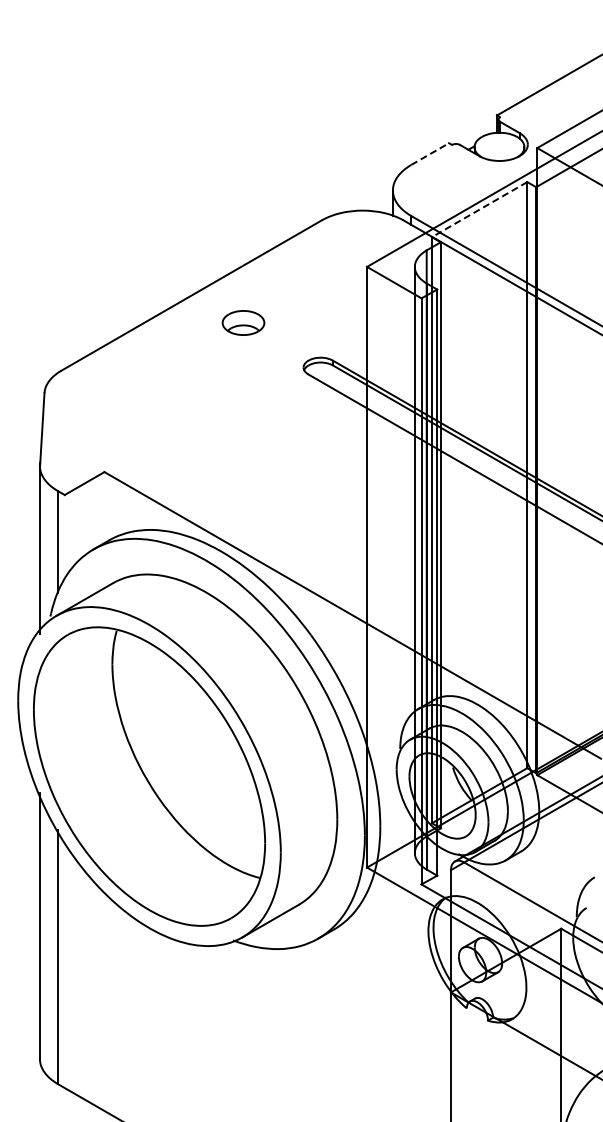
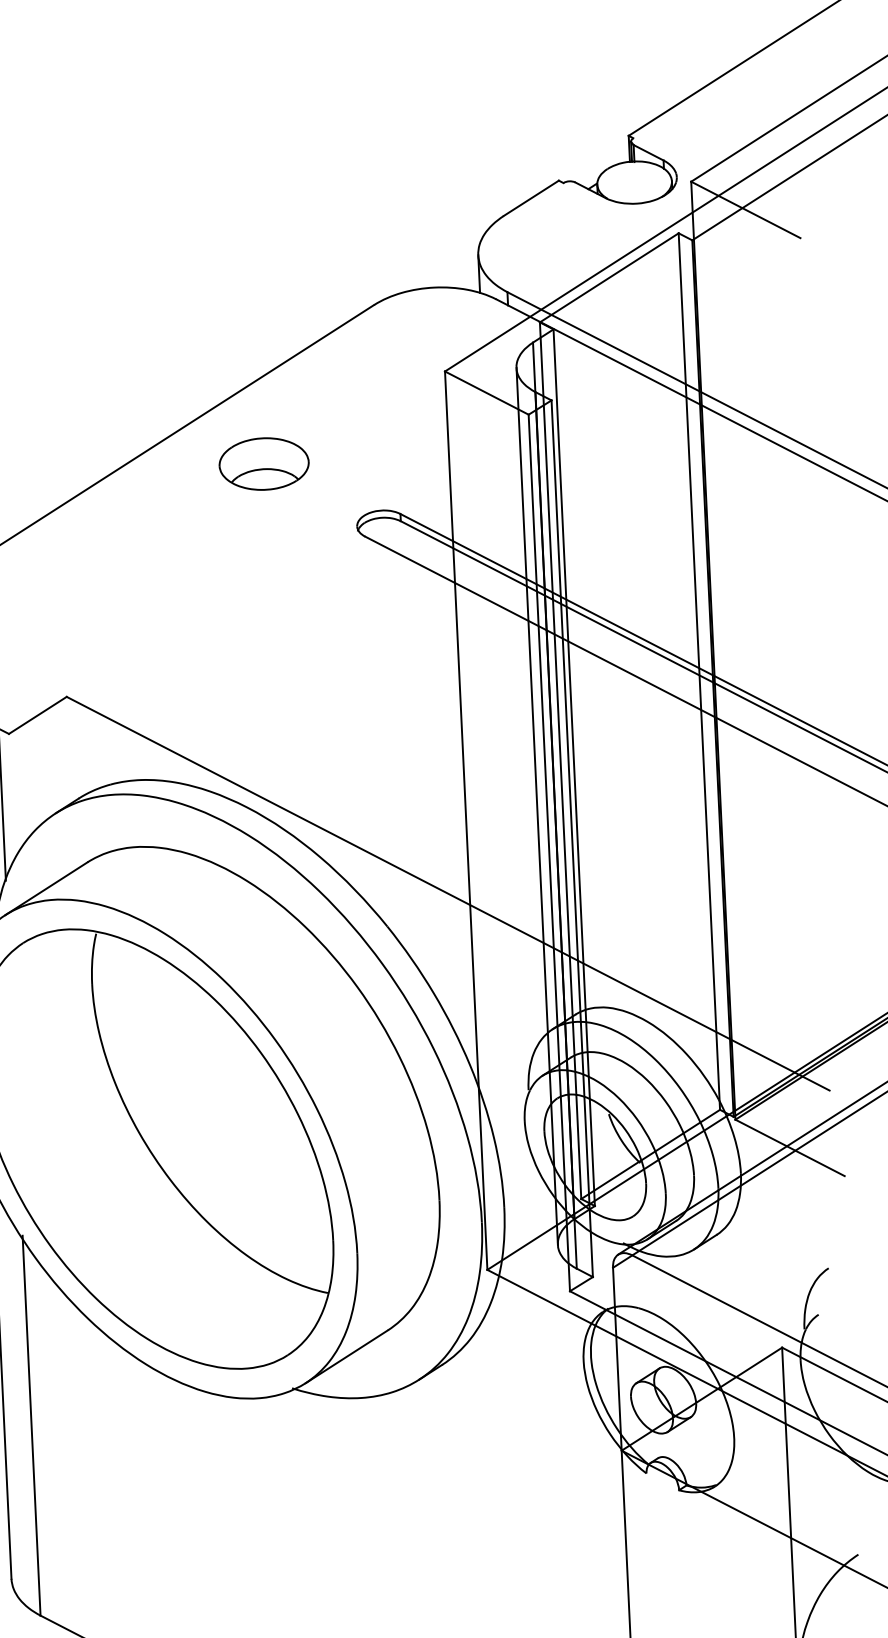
line: (430, 154) -> (531, 198), dashed -> solid
line: (479, 209) -> (609, 277), dashed -> solid
part: (243, 322) -> (264, 463), size x1.43

